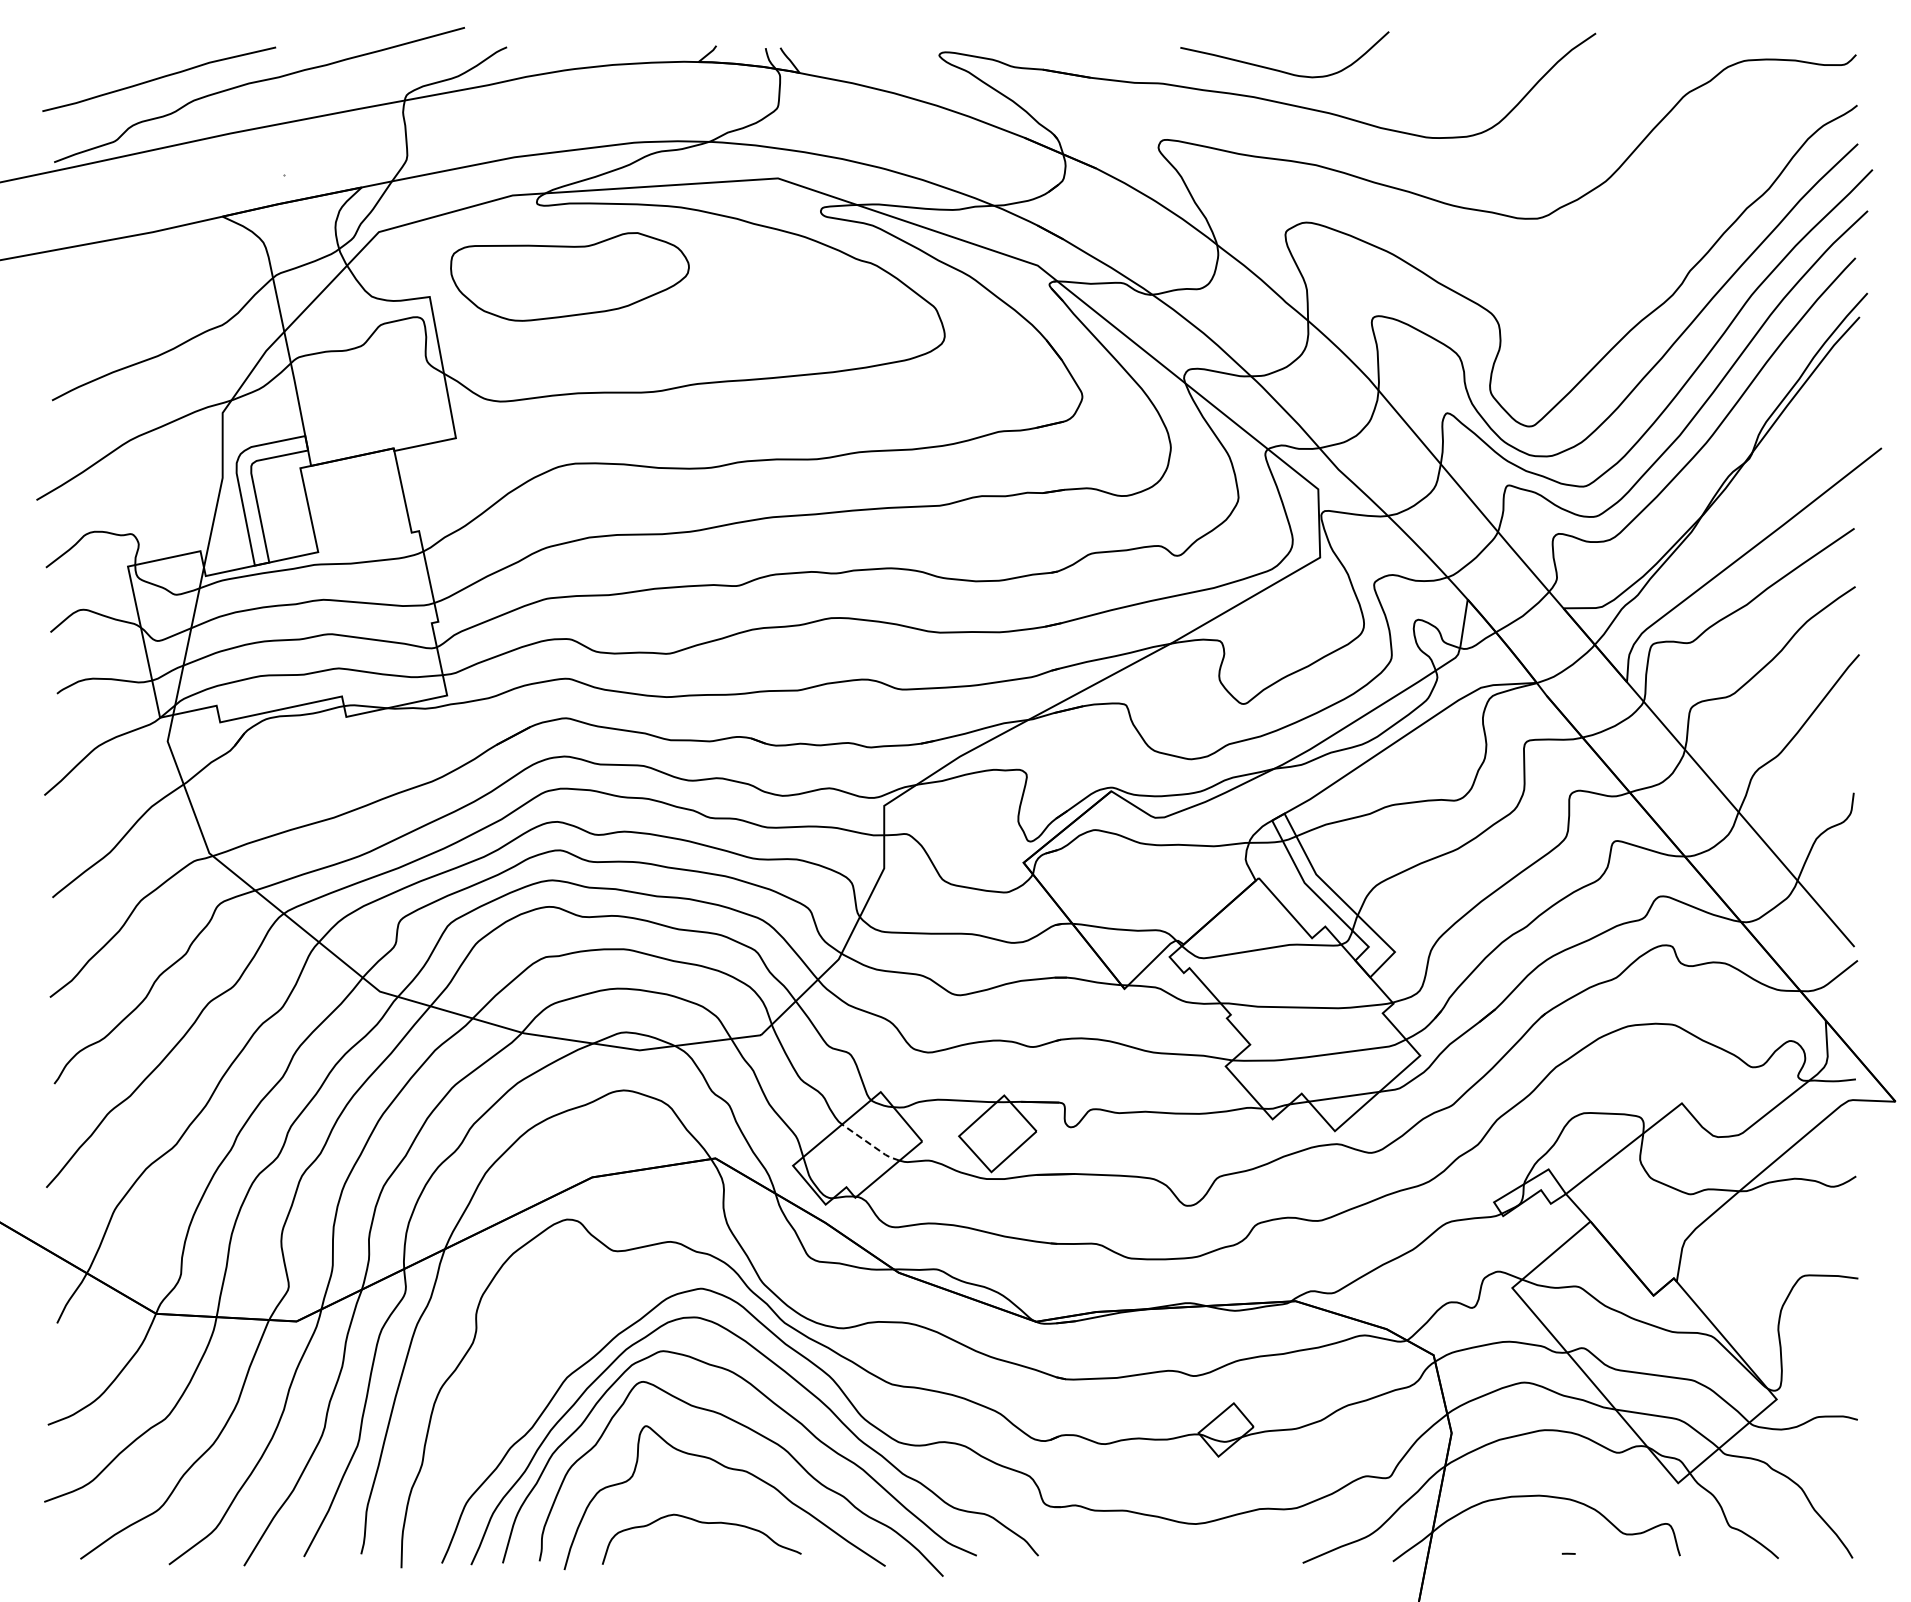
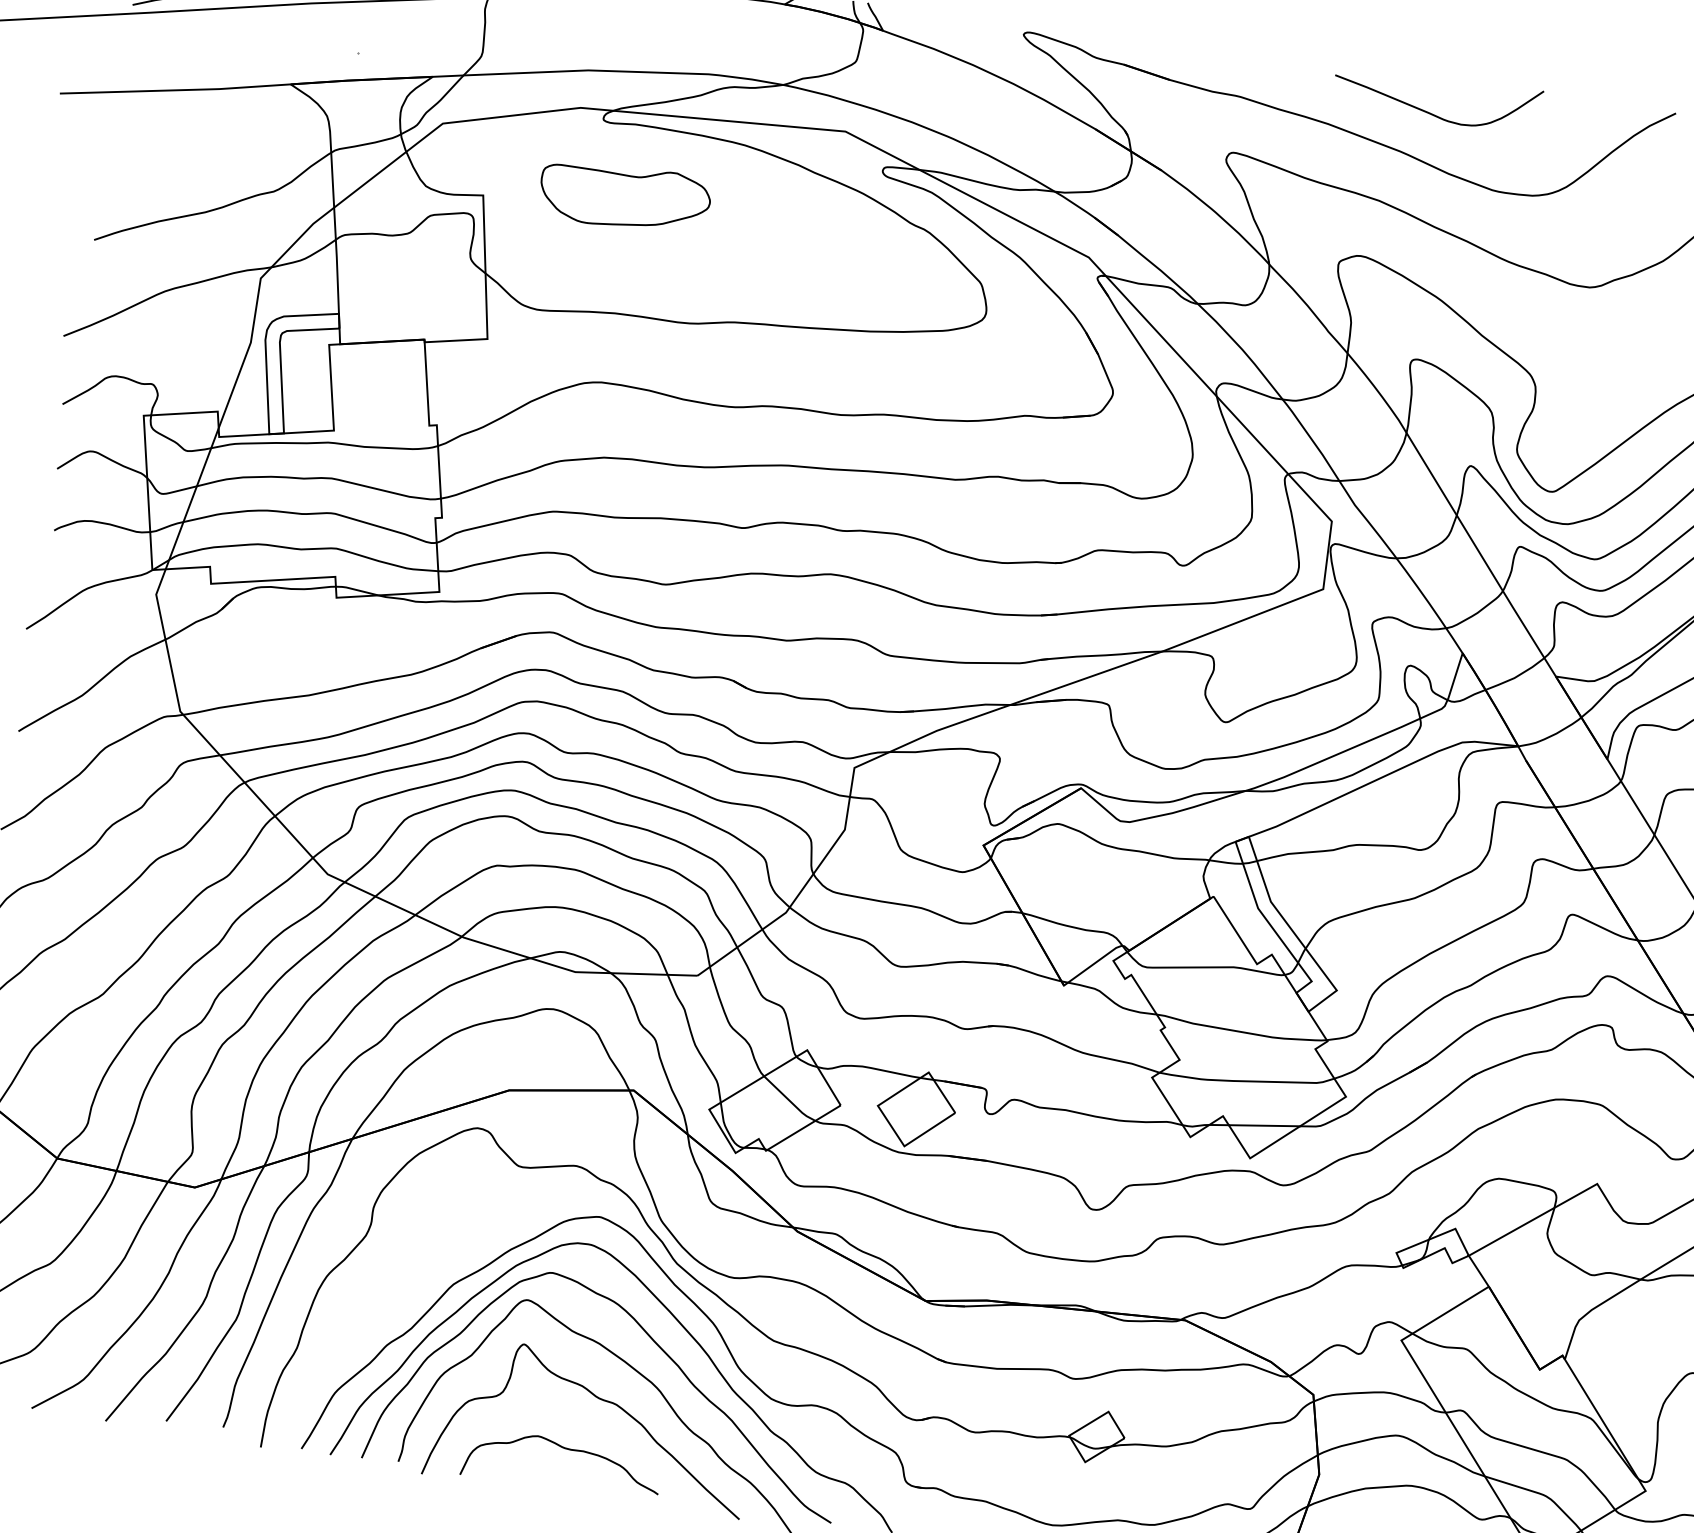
curve: (1278, 69) -> (1428, 111), moved
part: (569, 276) -> (624, 196), size x0.71
line: (870, 1144) -> (789, 1100), dashed -> solid

